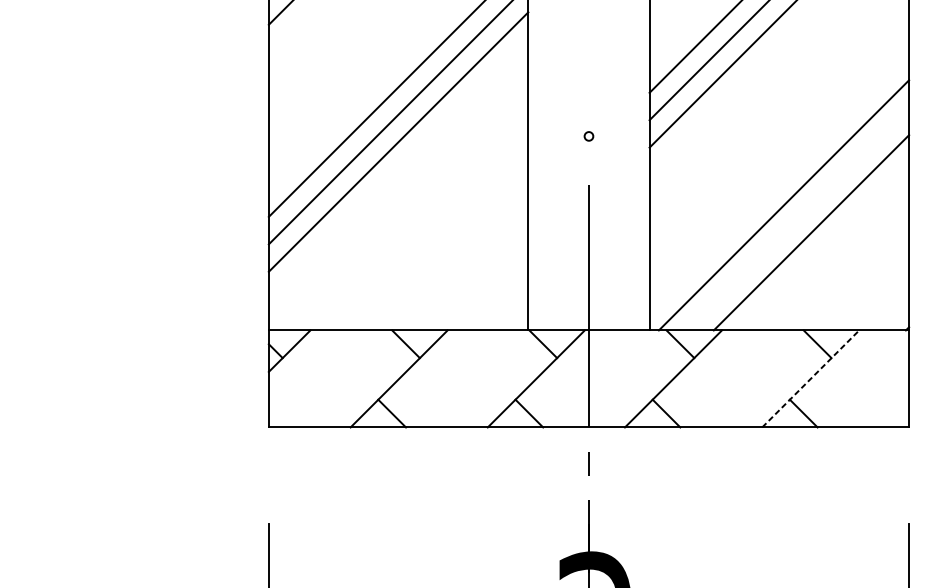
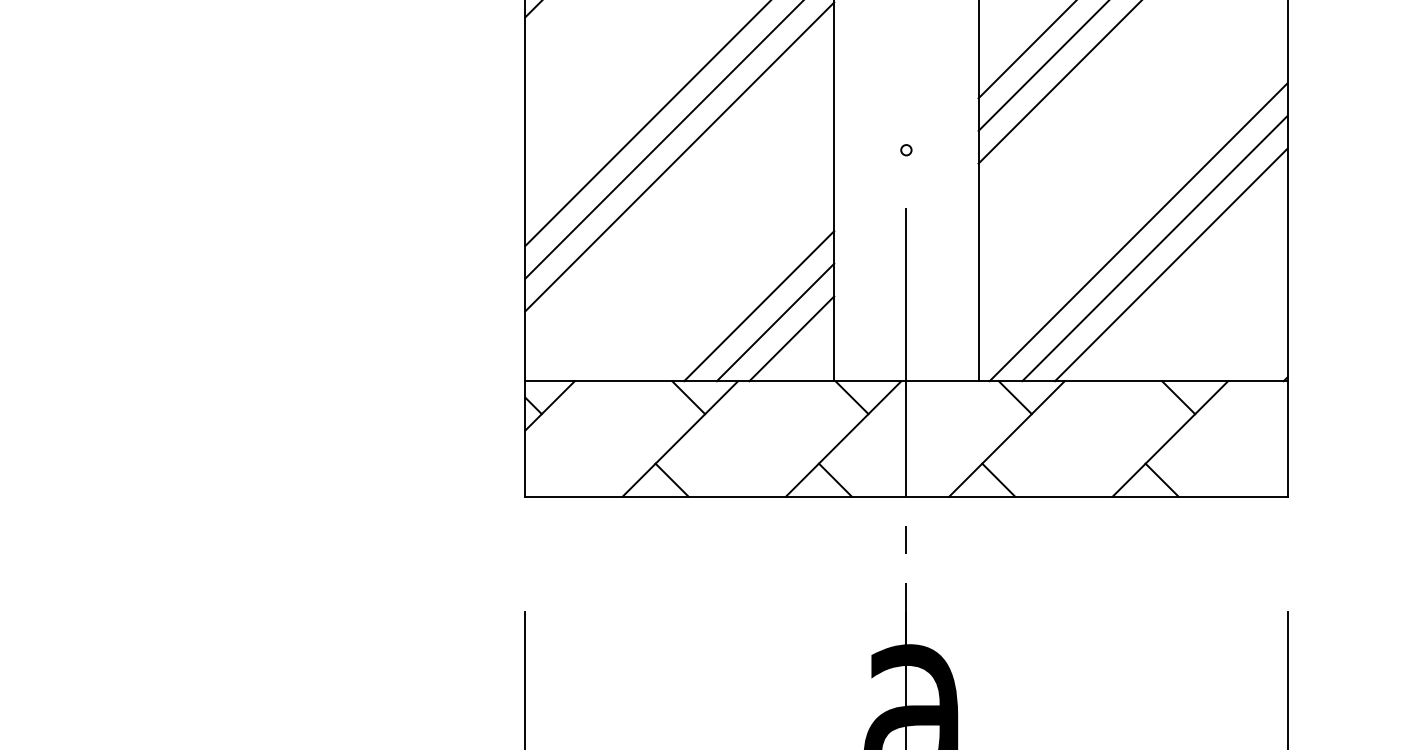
line: (797, 218) -> (1154, 248), added
line: (465, 267) -> (759, 306), added
line: (479, 281) -> (775, 322), added
line: (492, 294) -> (791, 338), added
line: (810, 378) -> (1170, 438), dashed -> solid

